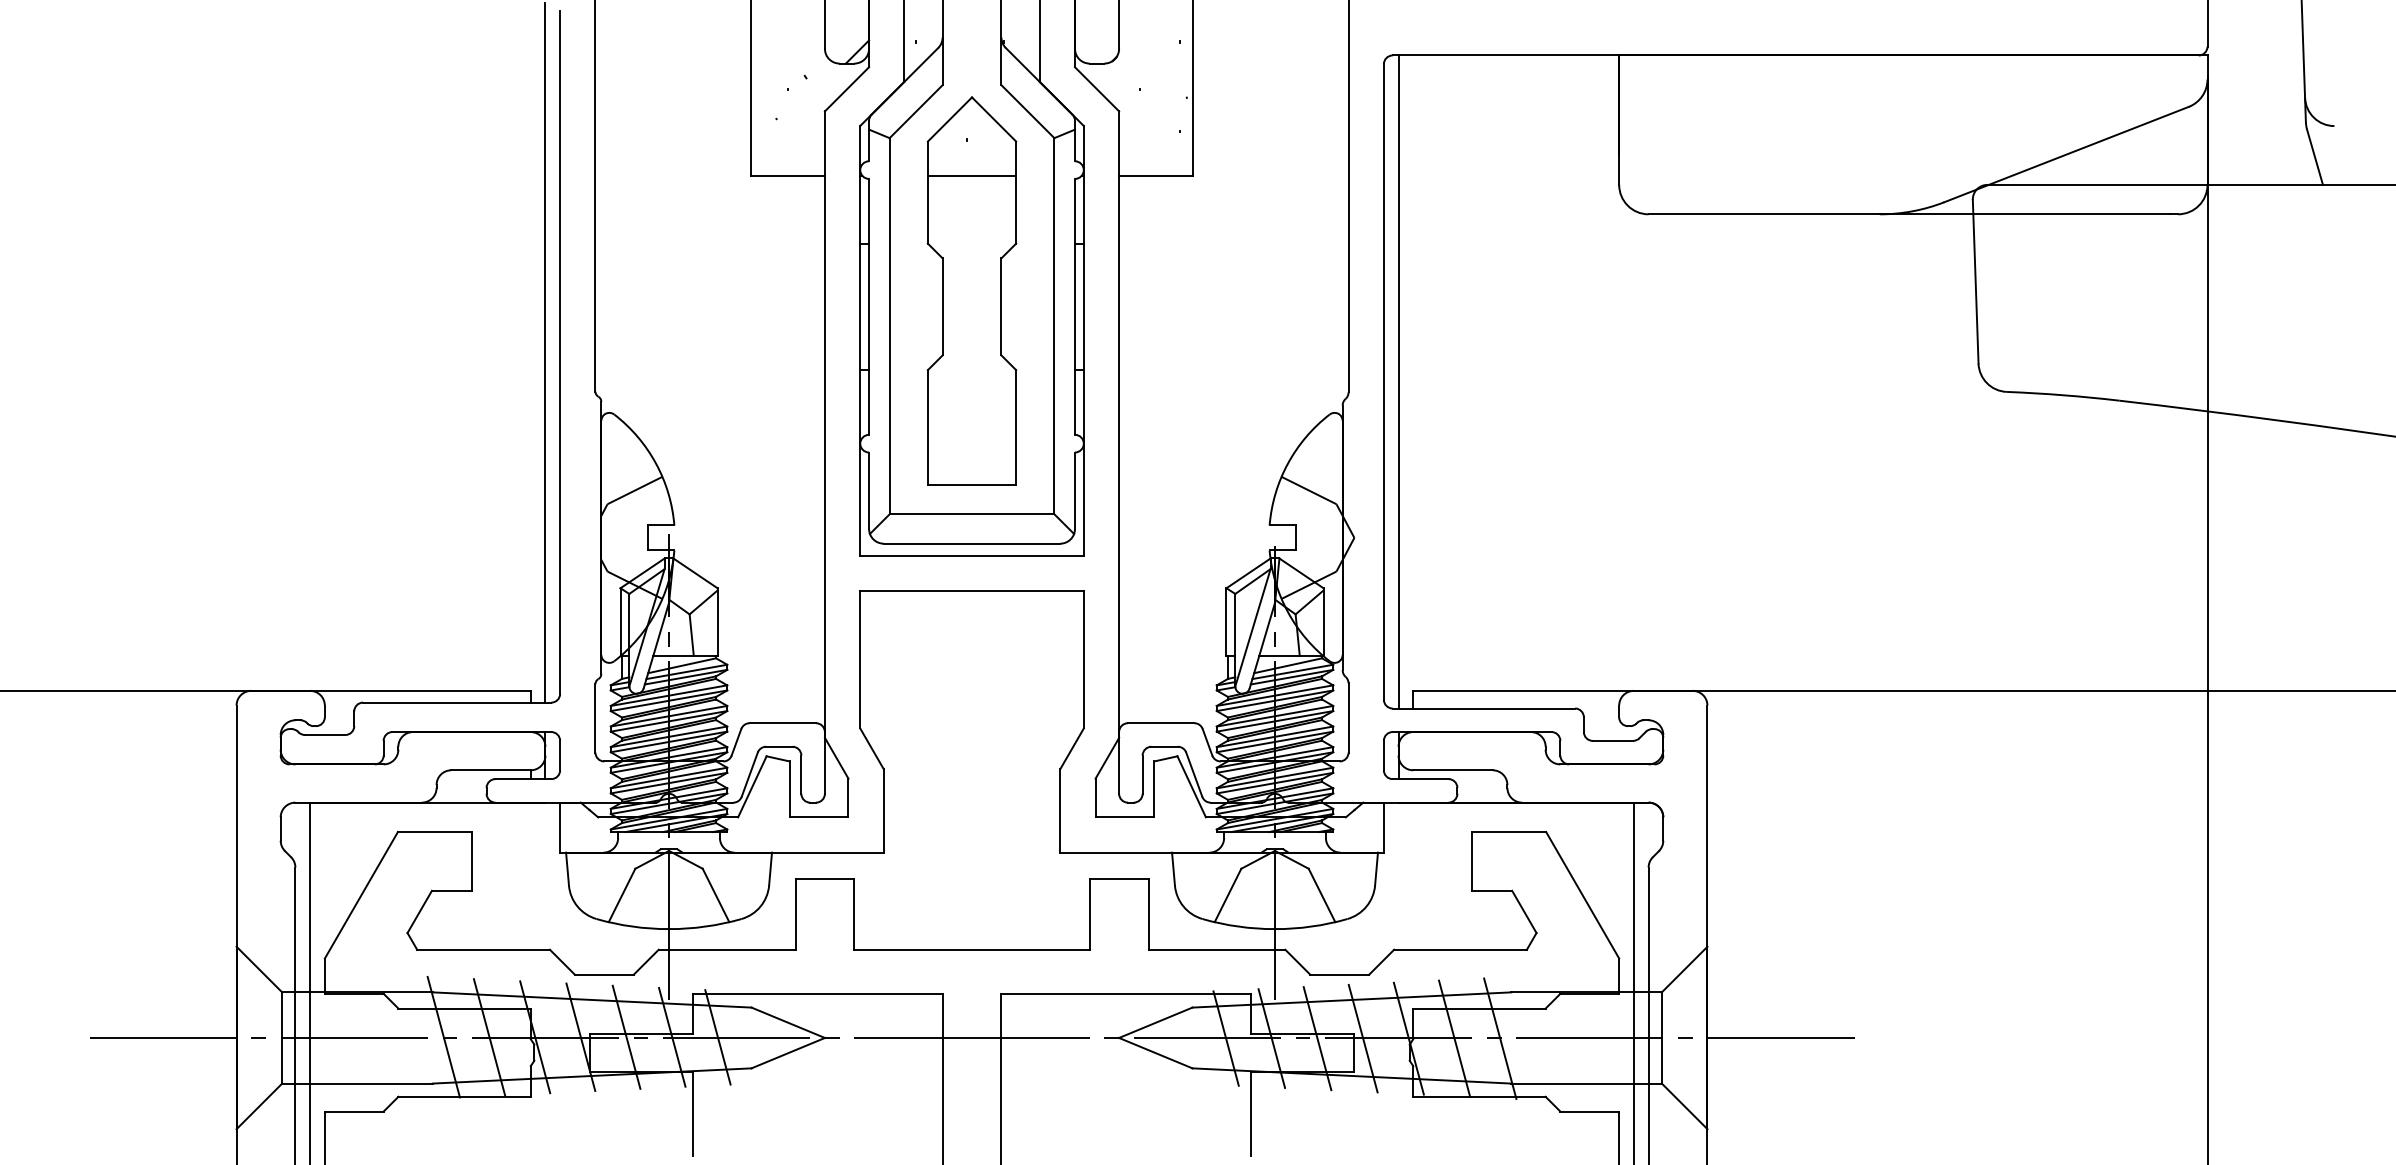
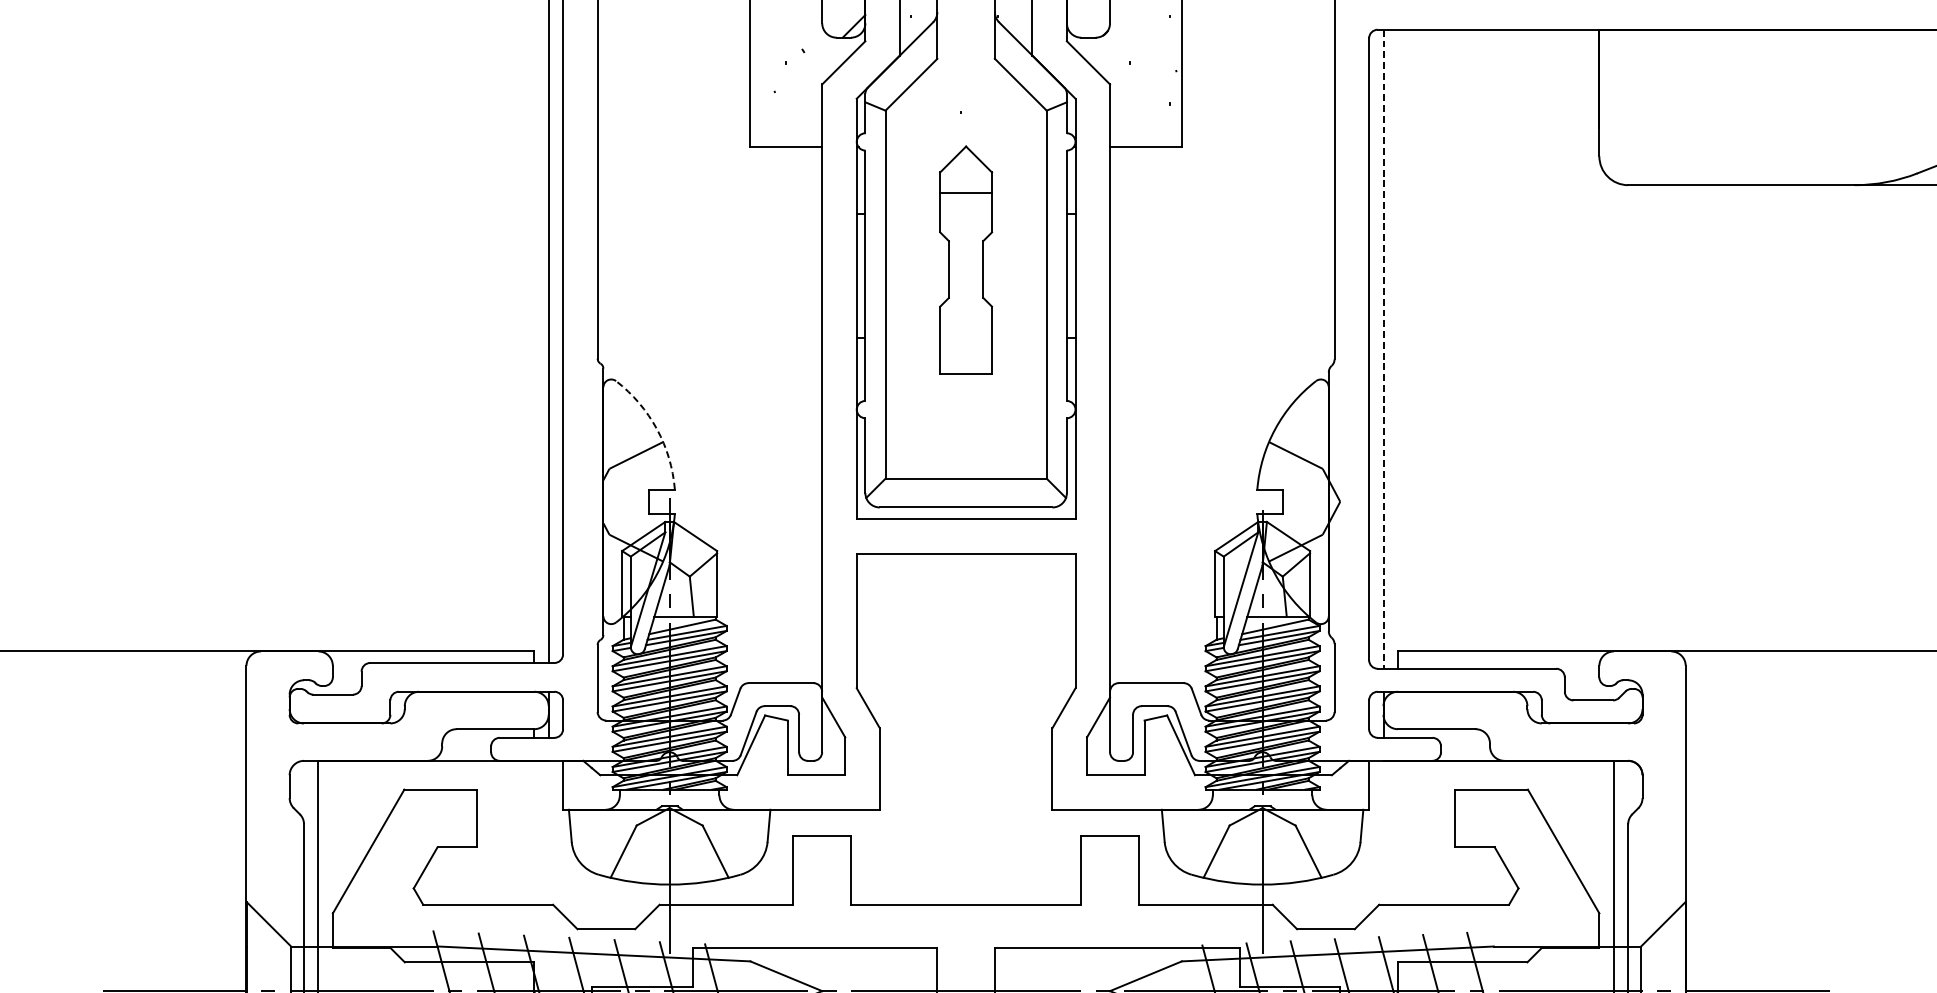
part: (971, 290) -> (965, 259), size x0.6
line: (1398, 382) -> (1383, 349), solid -> dashed
arc: (656, 463) -> (657, 429), solid -> dashed

